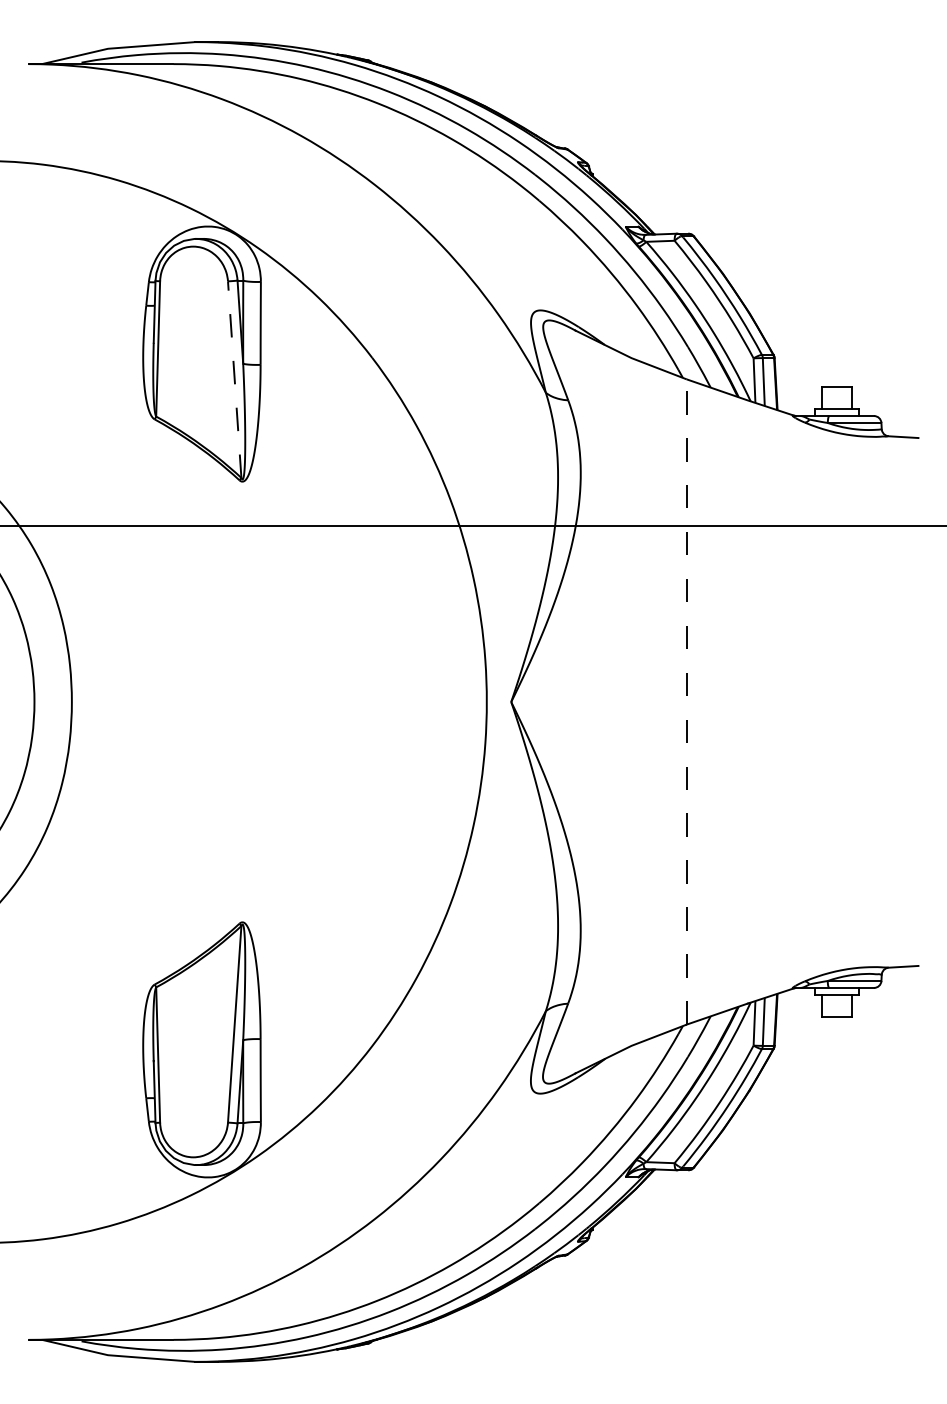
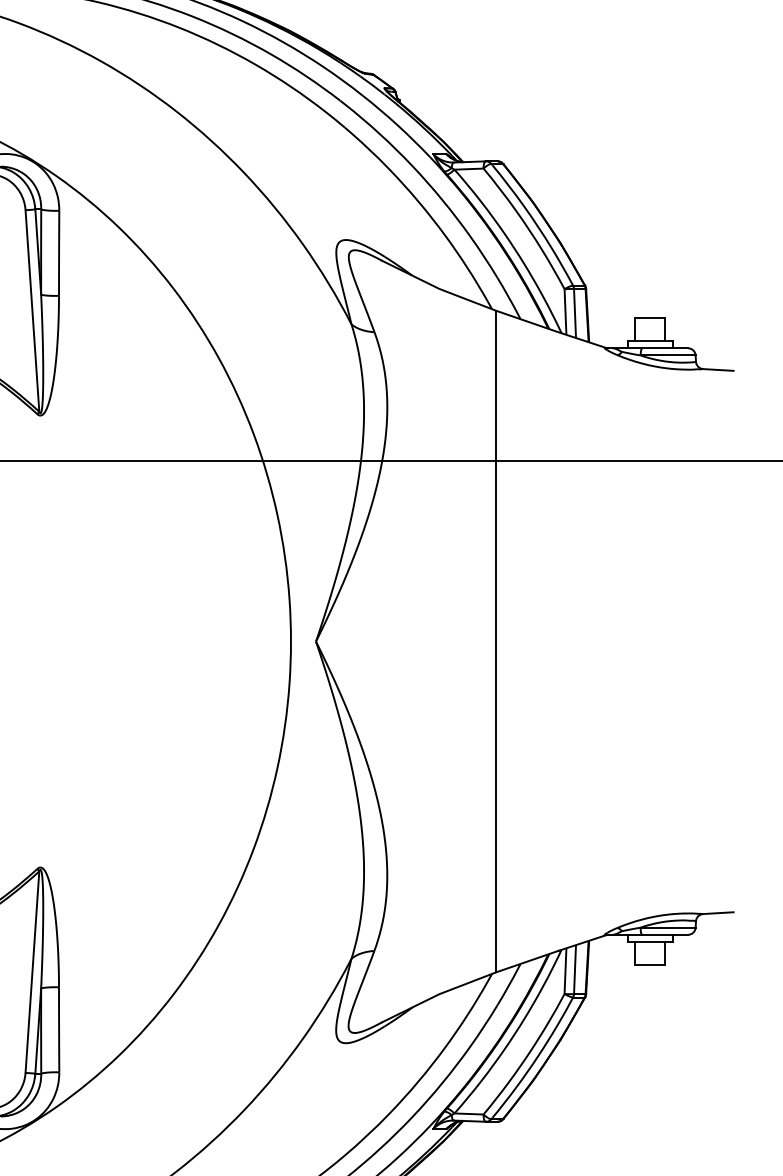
line: (234, 379) -> (32, 310), dashed -> solid
line: (686, 701) -> (495, 641), dashed -> solid

